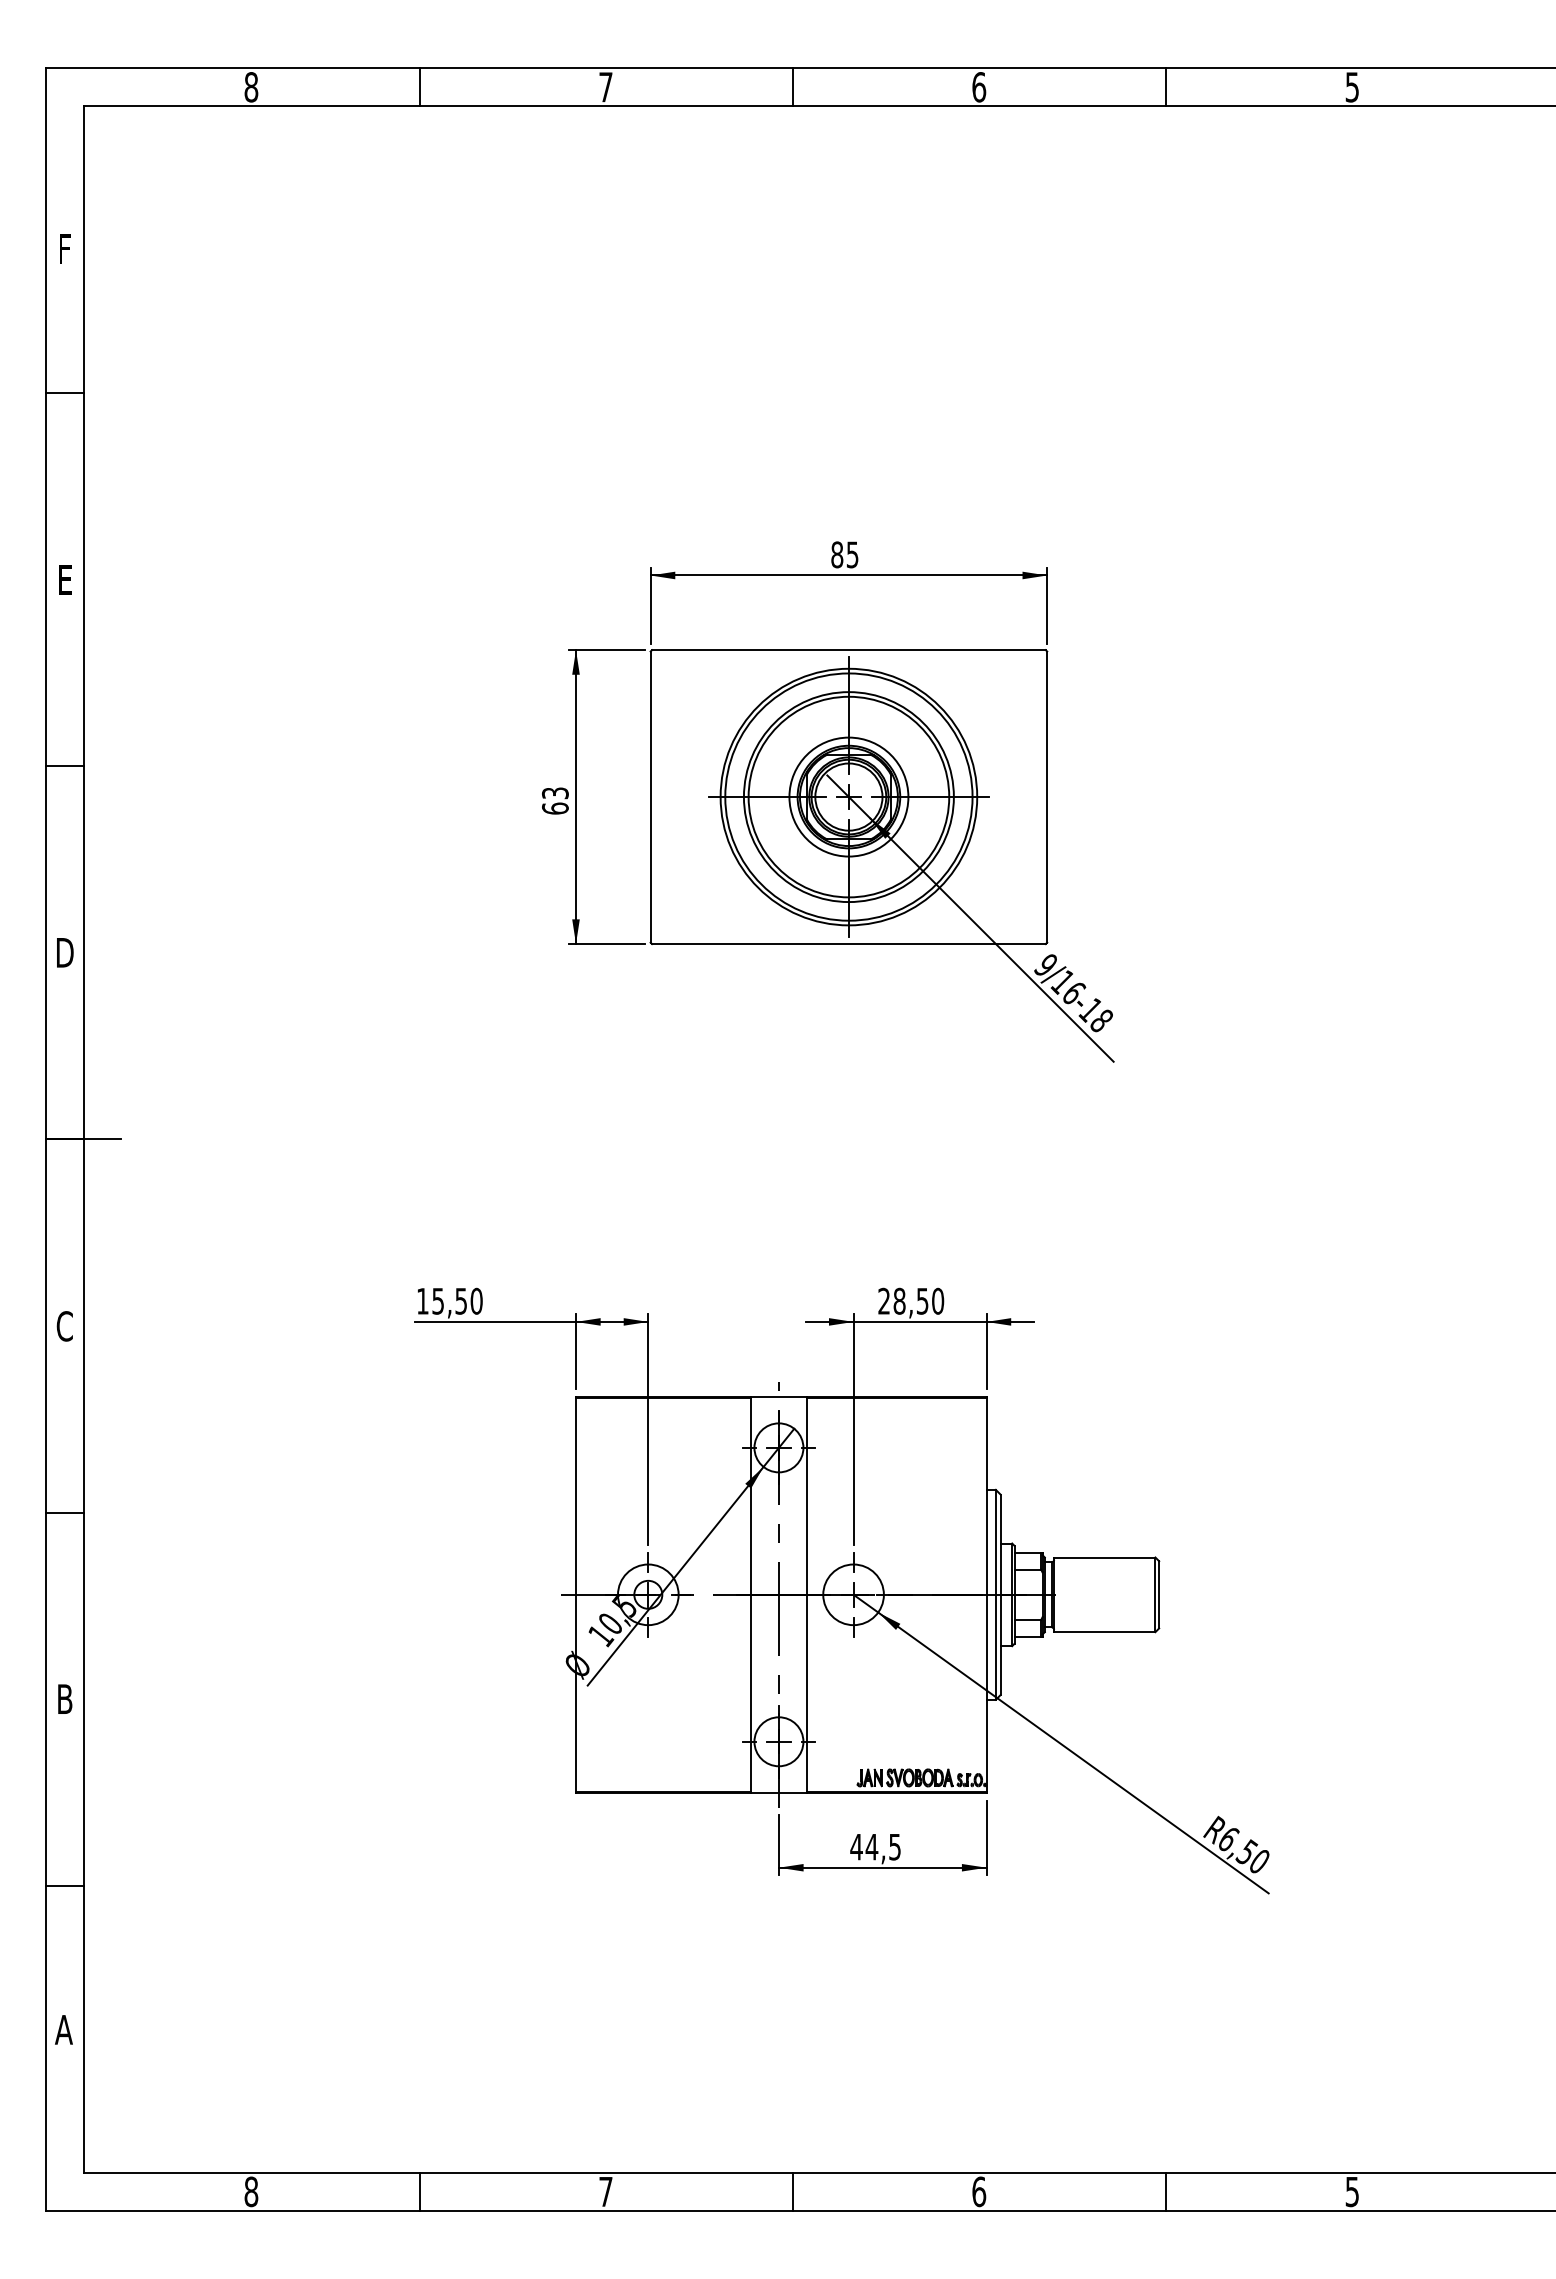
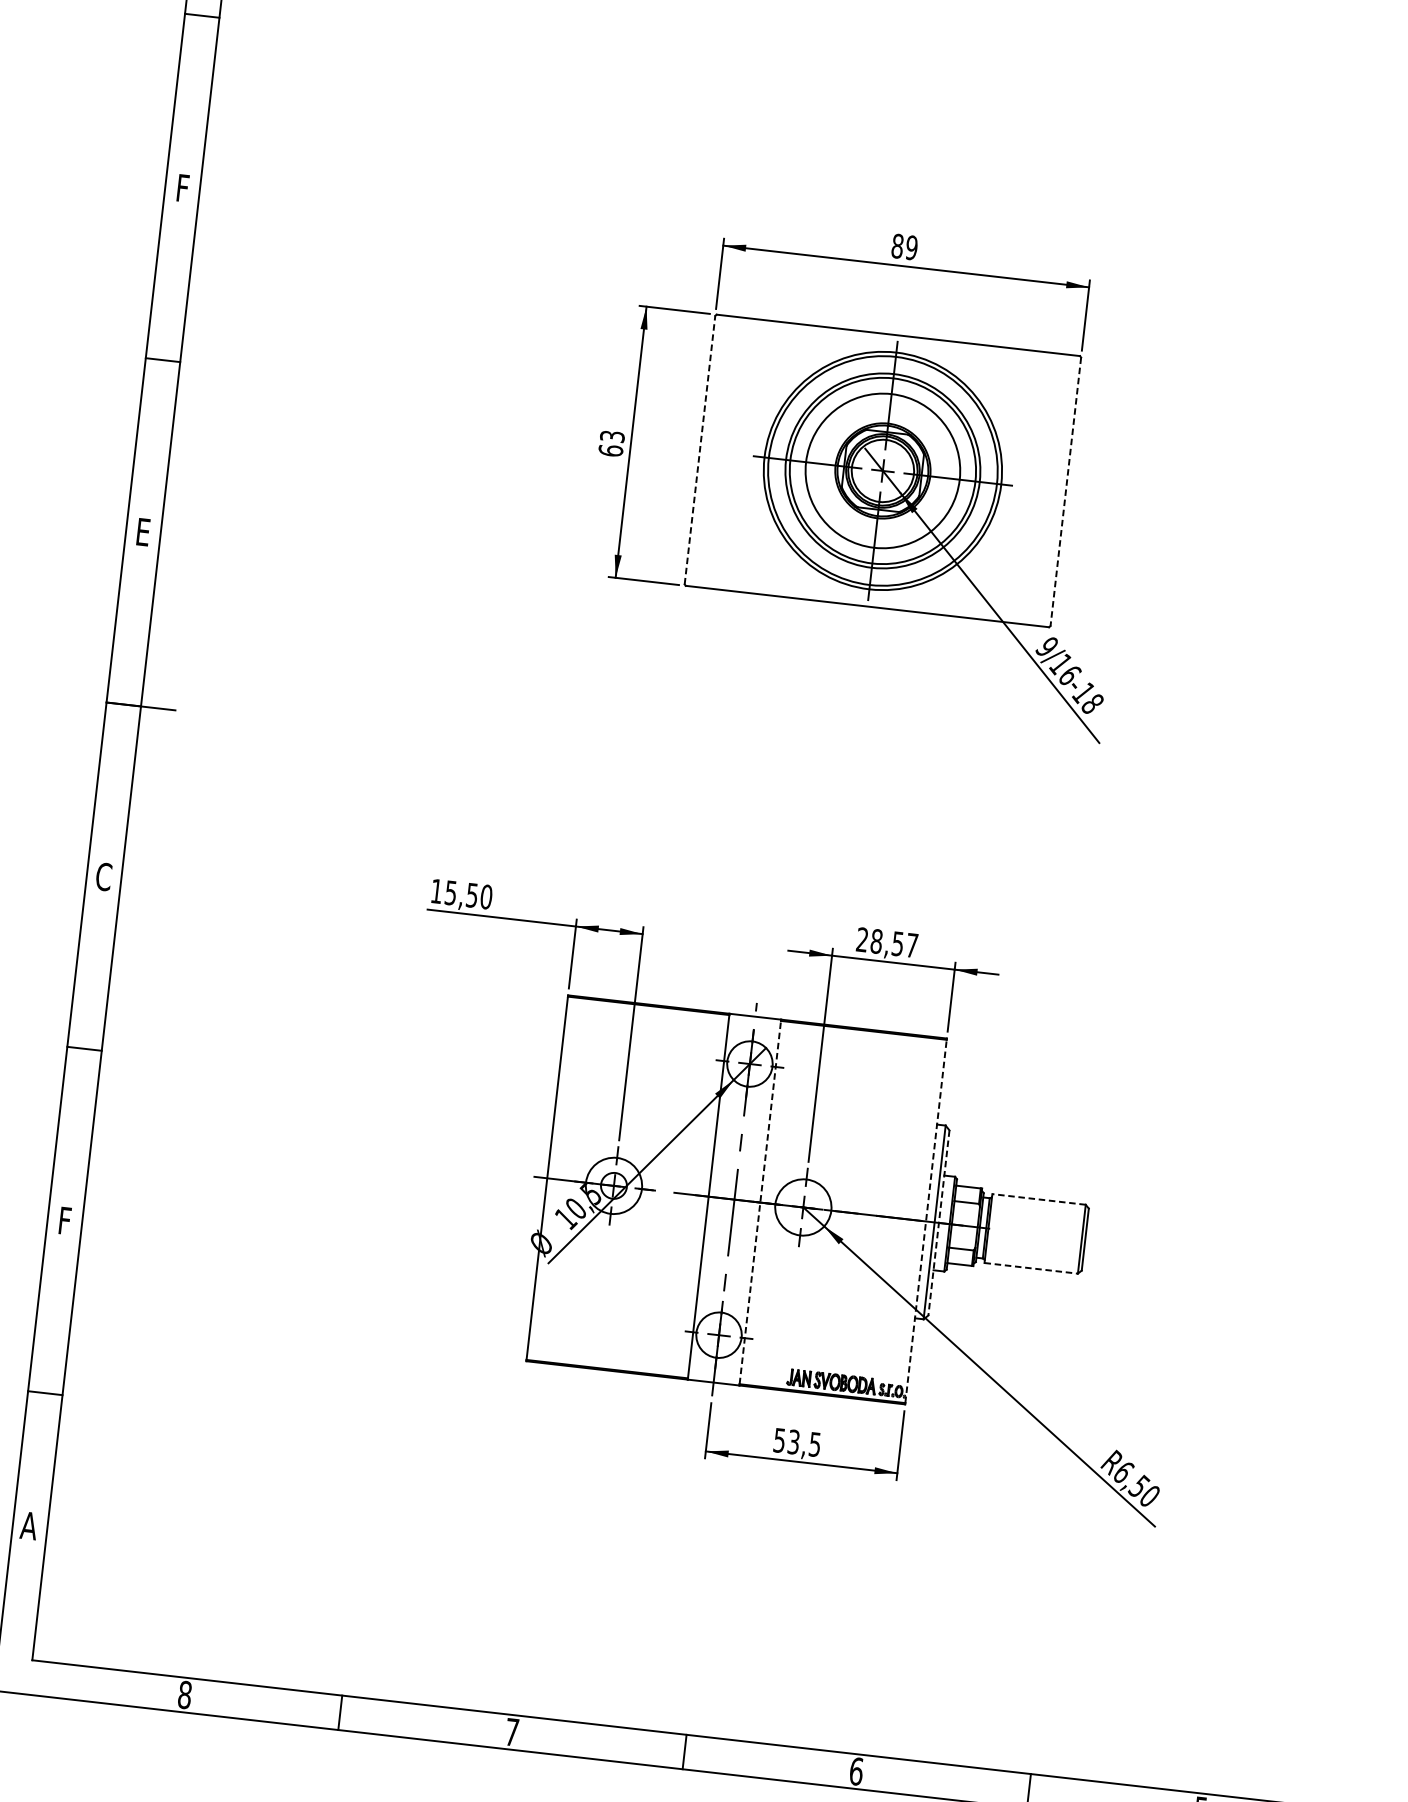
text: (852, 554) -> (911, 247), 85 -> 89
text: (65, 579) -> (182, 187), E -> F
circle: (848, 796) -> (882, 470), size x1.4
line: (650, 797) -> (699, 450), solid -> dashed
line: (1047, 797) -> (1066, 492), solid -> dashed
text: (65, 952) -> (143, 532), D -> E
text: (938, 1300) -> (912, 944), 28,50 -> 28,57
line: (1104, 1557) -> (1038, 1199), solid -> dashed
line: (806, 1594) -> (759, 1202), solid -> dashed
line: (986, 1594) -> (926, 1221), solid -> dashed
line: (1000, 1595) -> (938, 1223), solid -> dashed
line: (1104, 1632) -> (1030, 1268), solid -> dashed
text: (65, 1698) -> (65, 1220), B -> F
text: (864, 1846) -> (786, 1440), 44,5 -> 53,5

